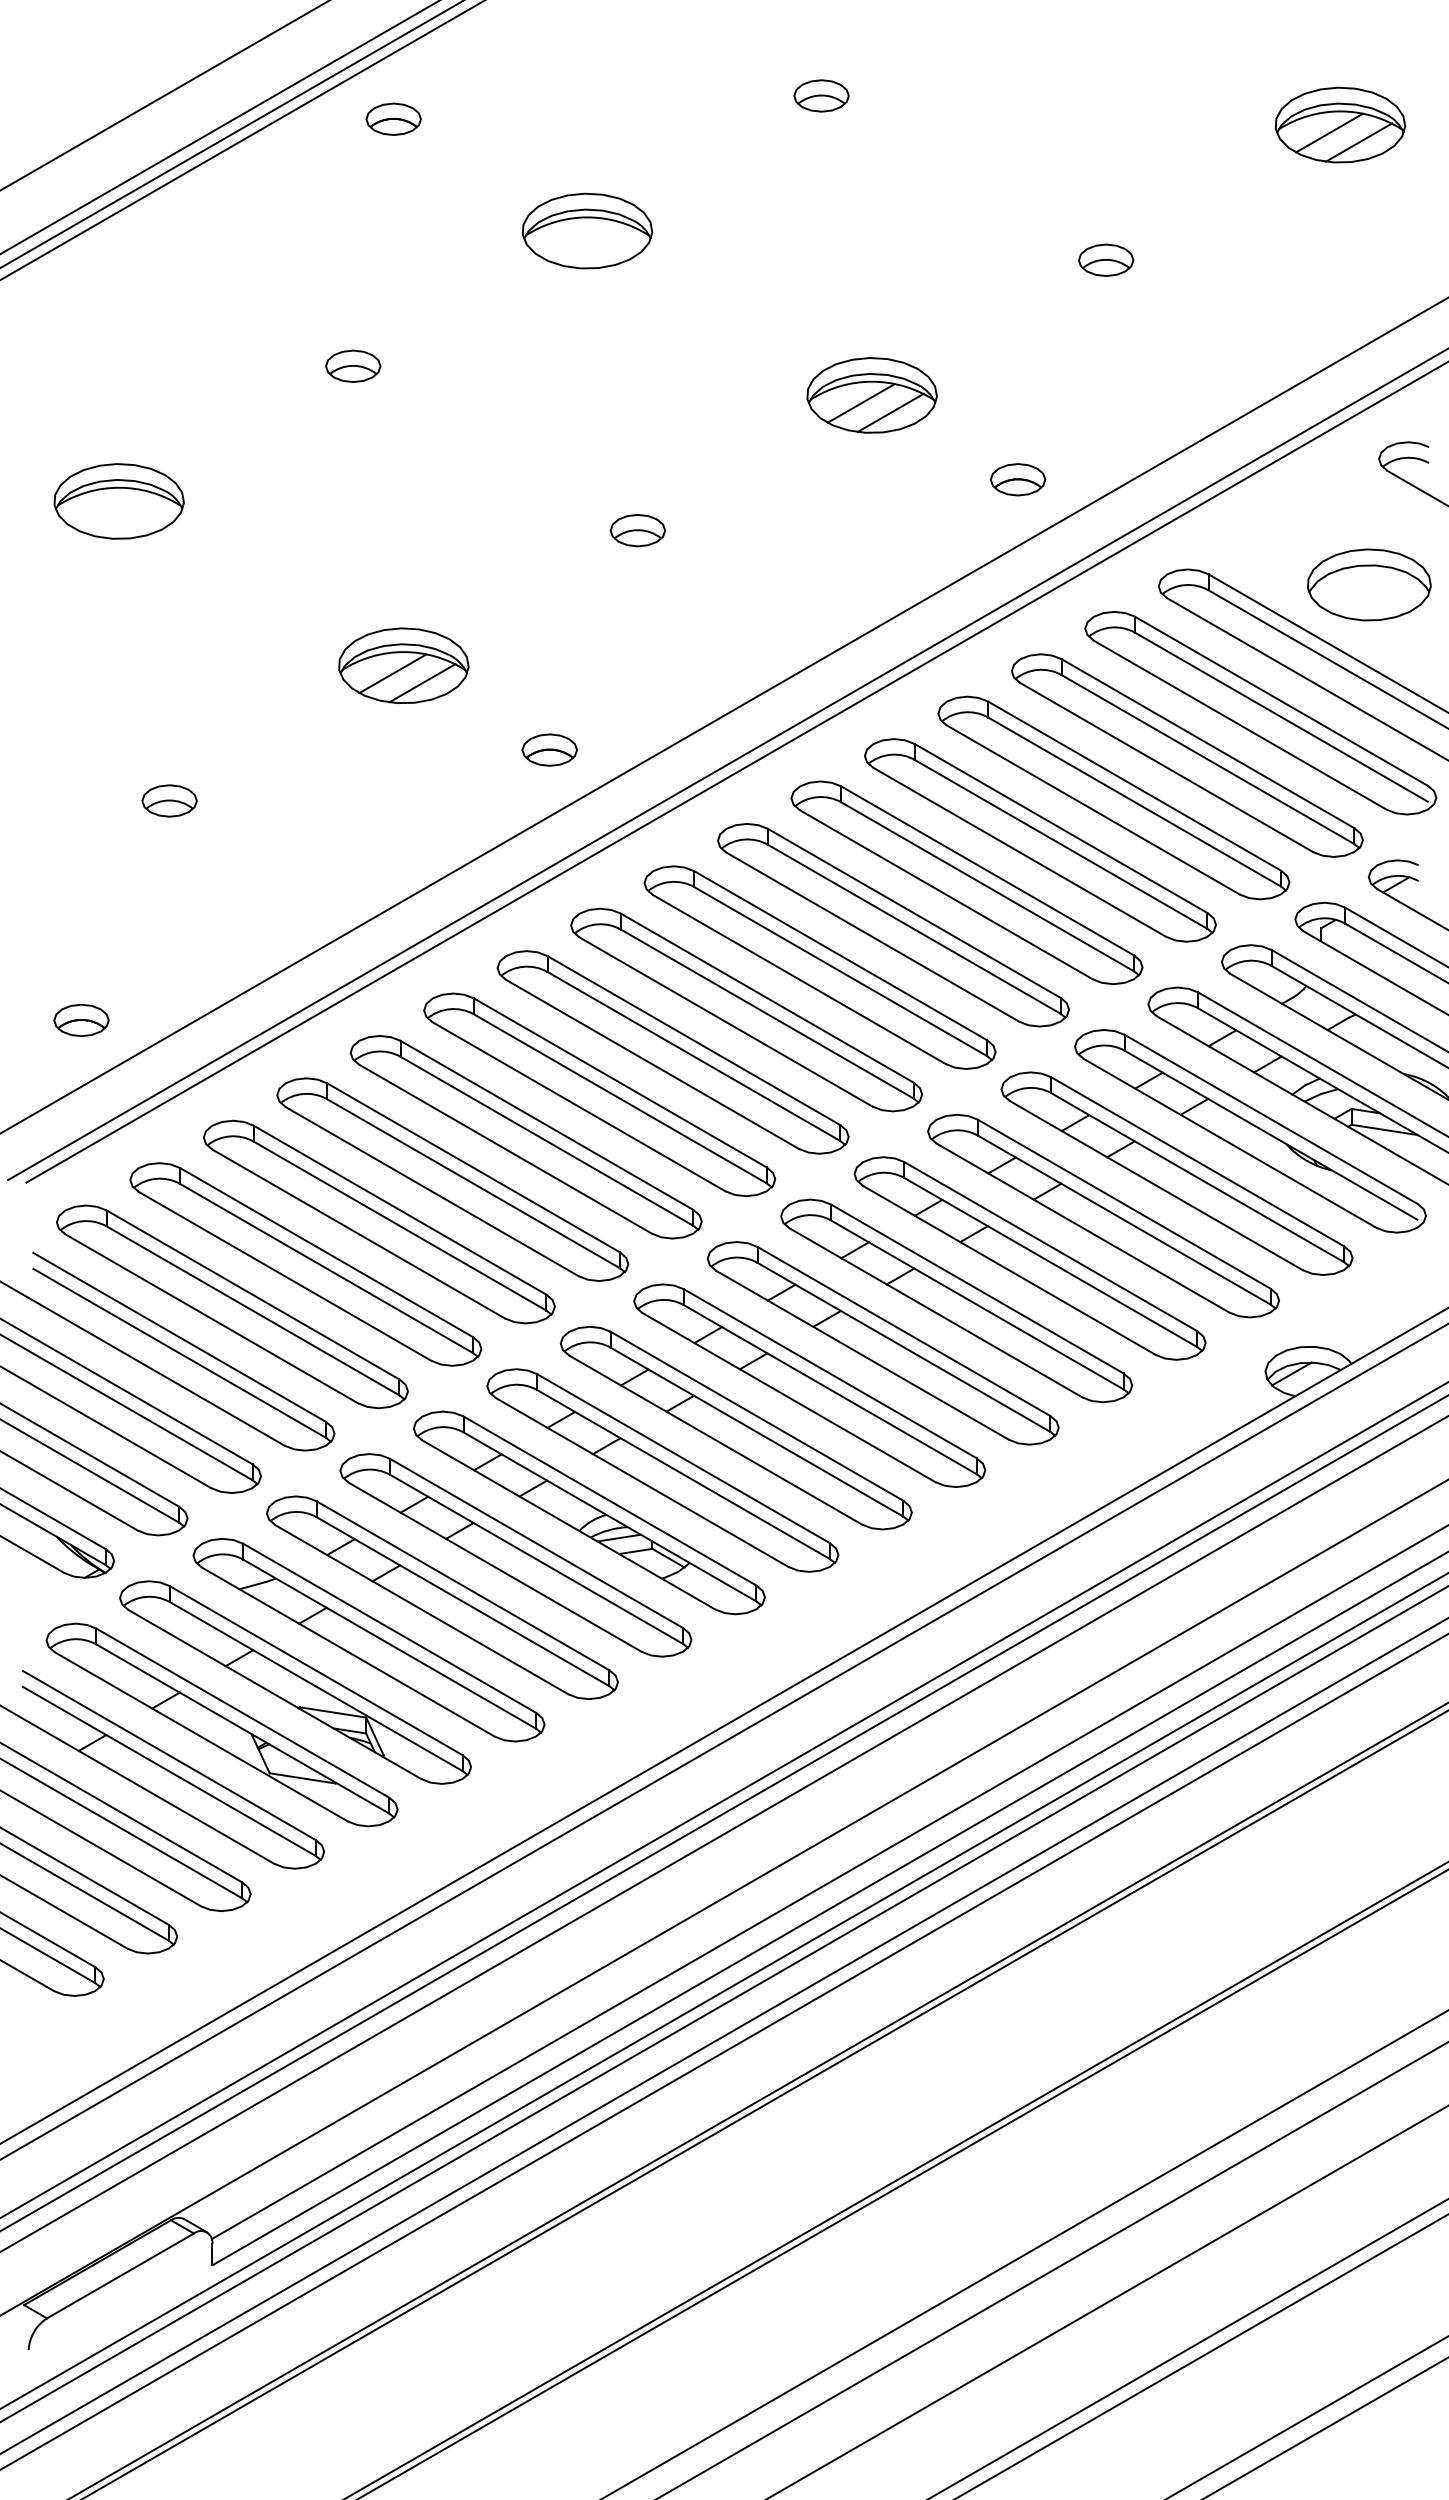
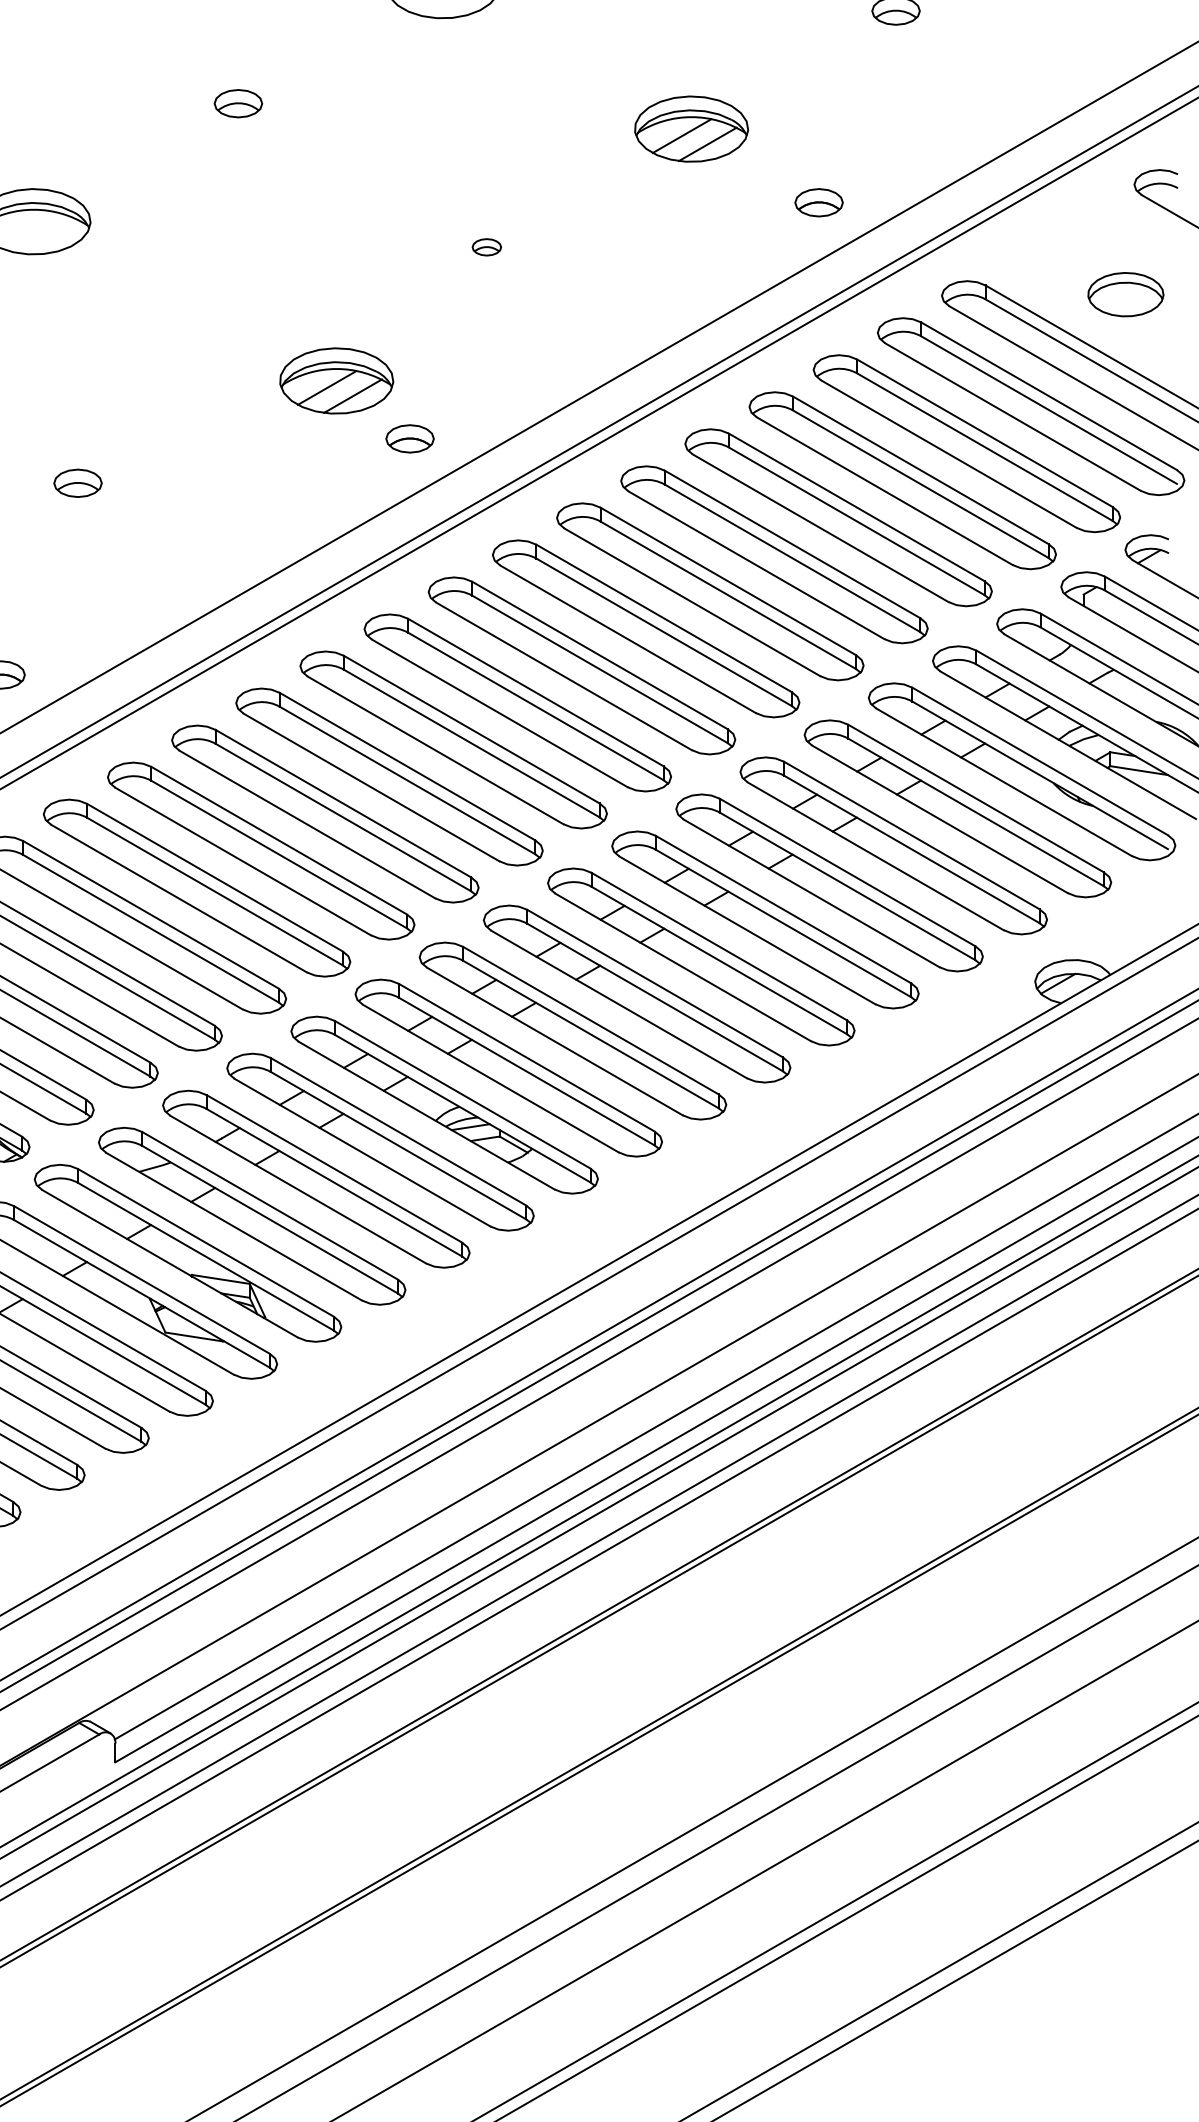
part: (637, 530) -> (486, 247), size x0.6
part: (1369, 584) -> (1126, 294), size x0.7
part: (403, 665) -> (336, 380), moved

